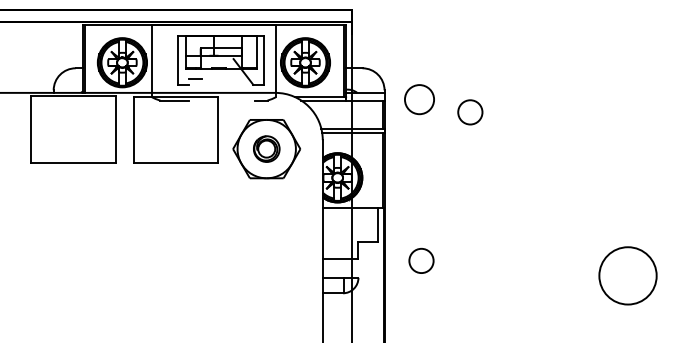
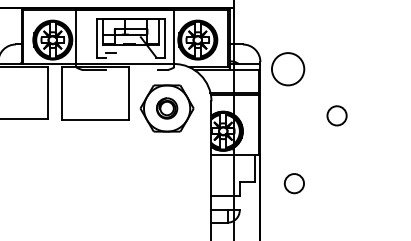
circle: (419, 99) -> (288, 69), size x1.4
circle: (470, 112) -> (337, 115), moved
circle: (421, 260) -> (294, 183), moved

